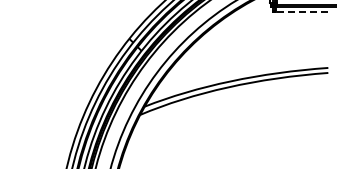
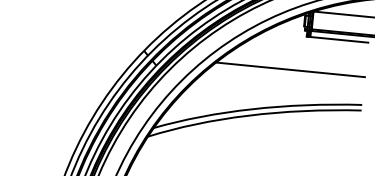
line: (301, 11) -> (338, 39), dashed -> solid
line: (261, 42) -> (290, 69), added

